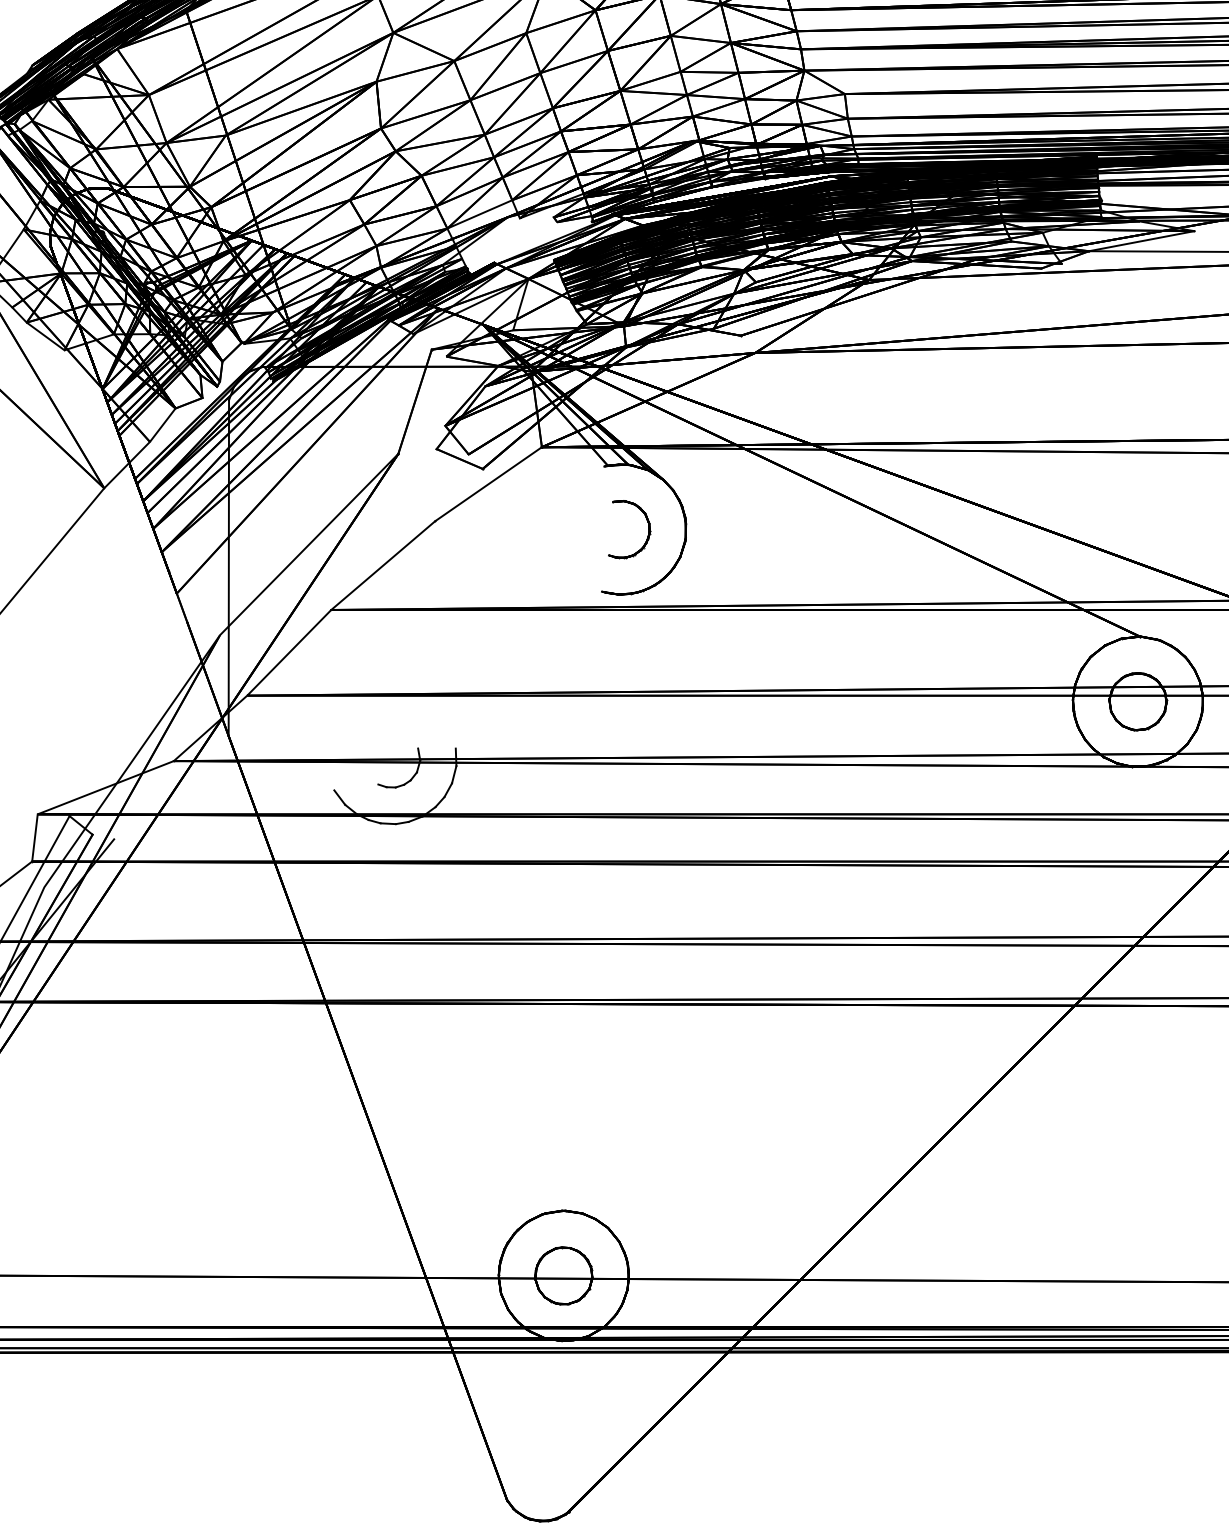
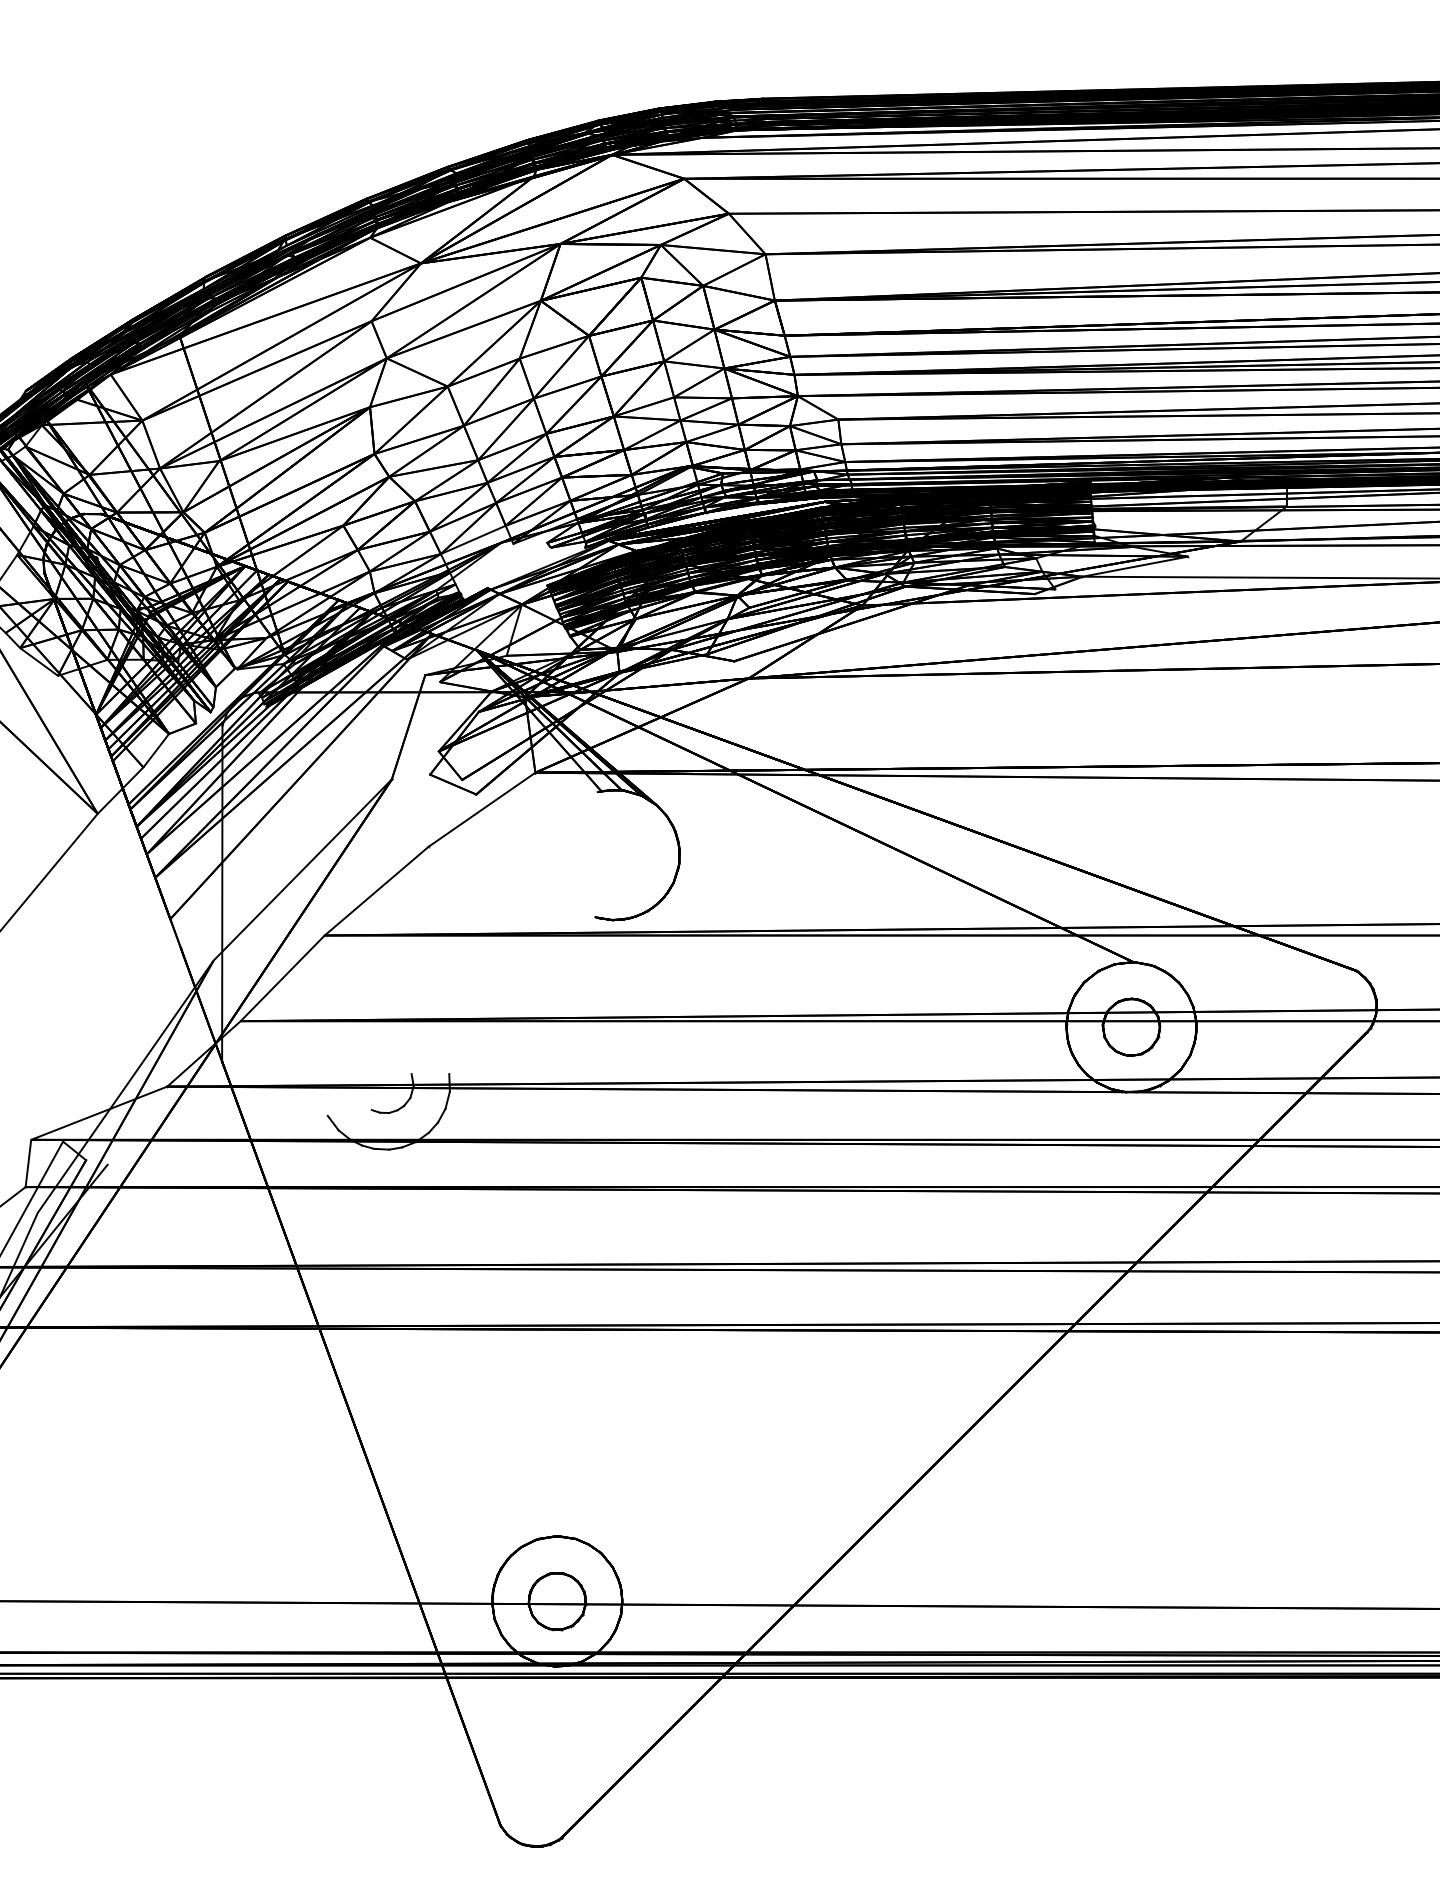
part: (648, 528) -> (641, 854), removed

